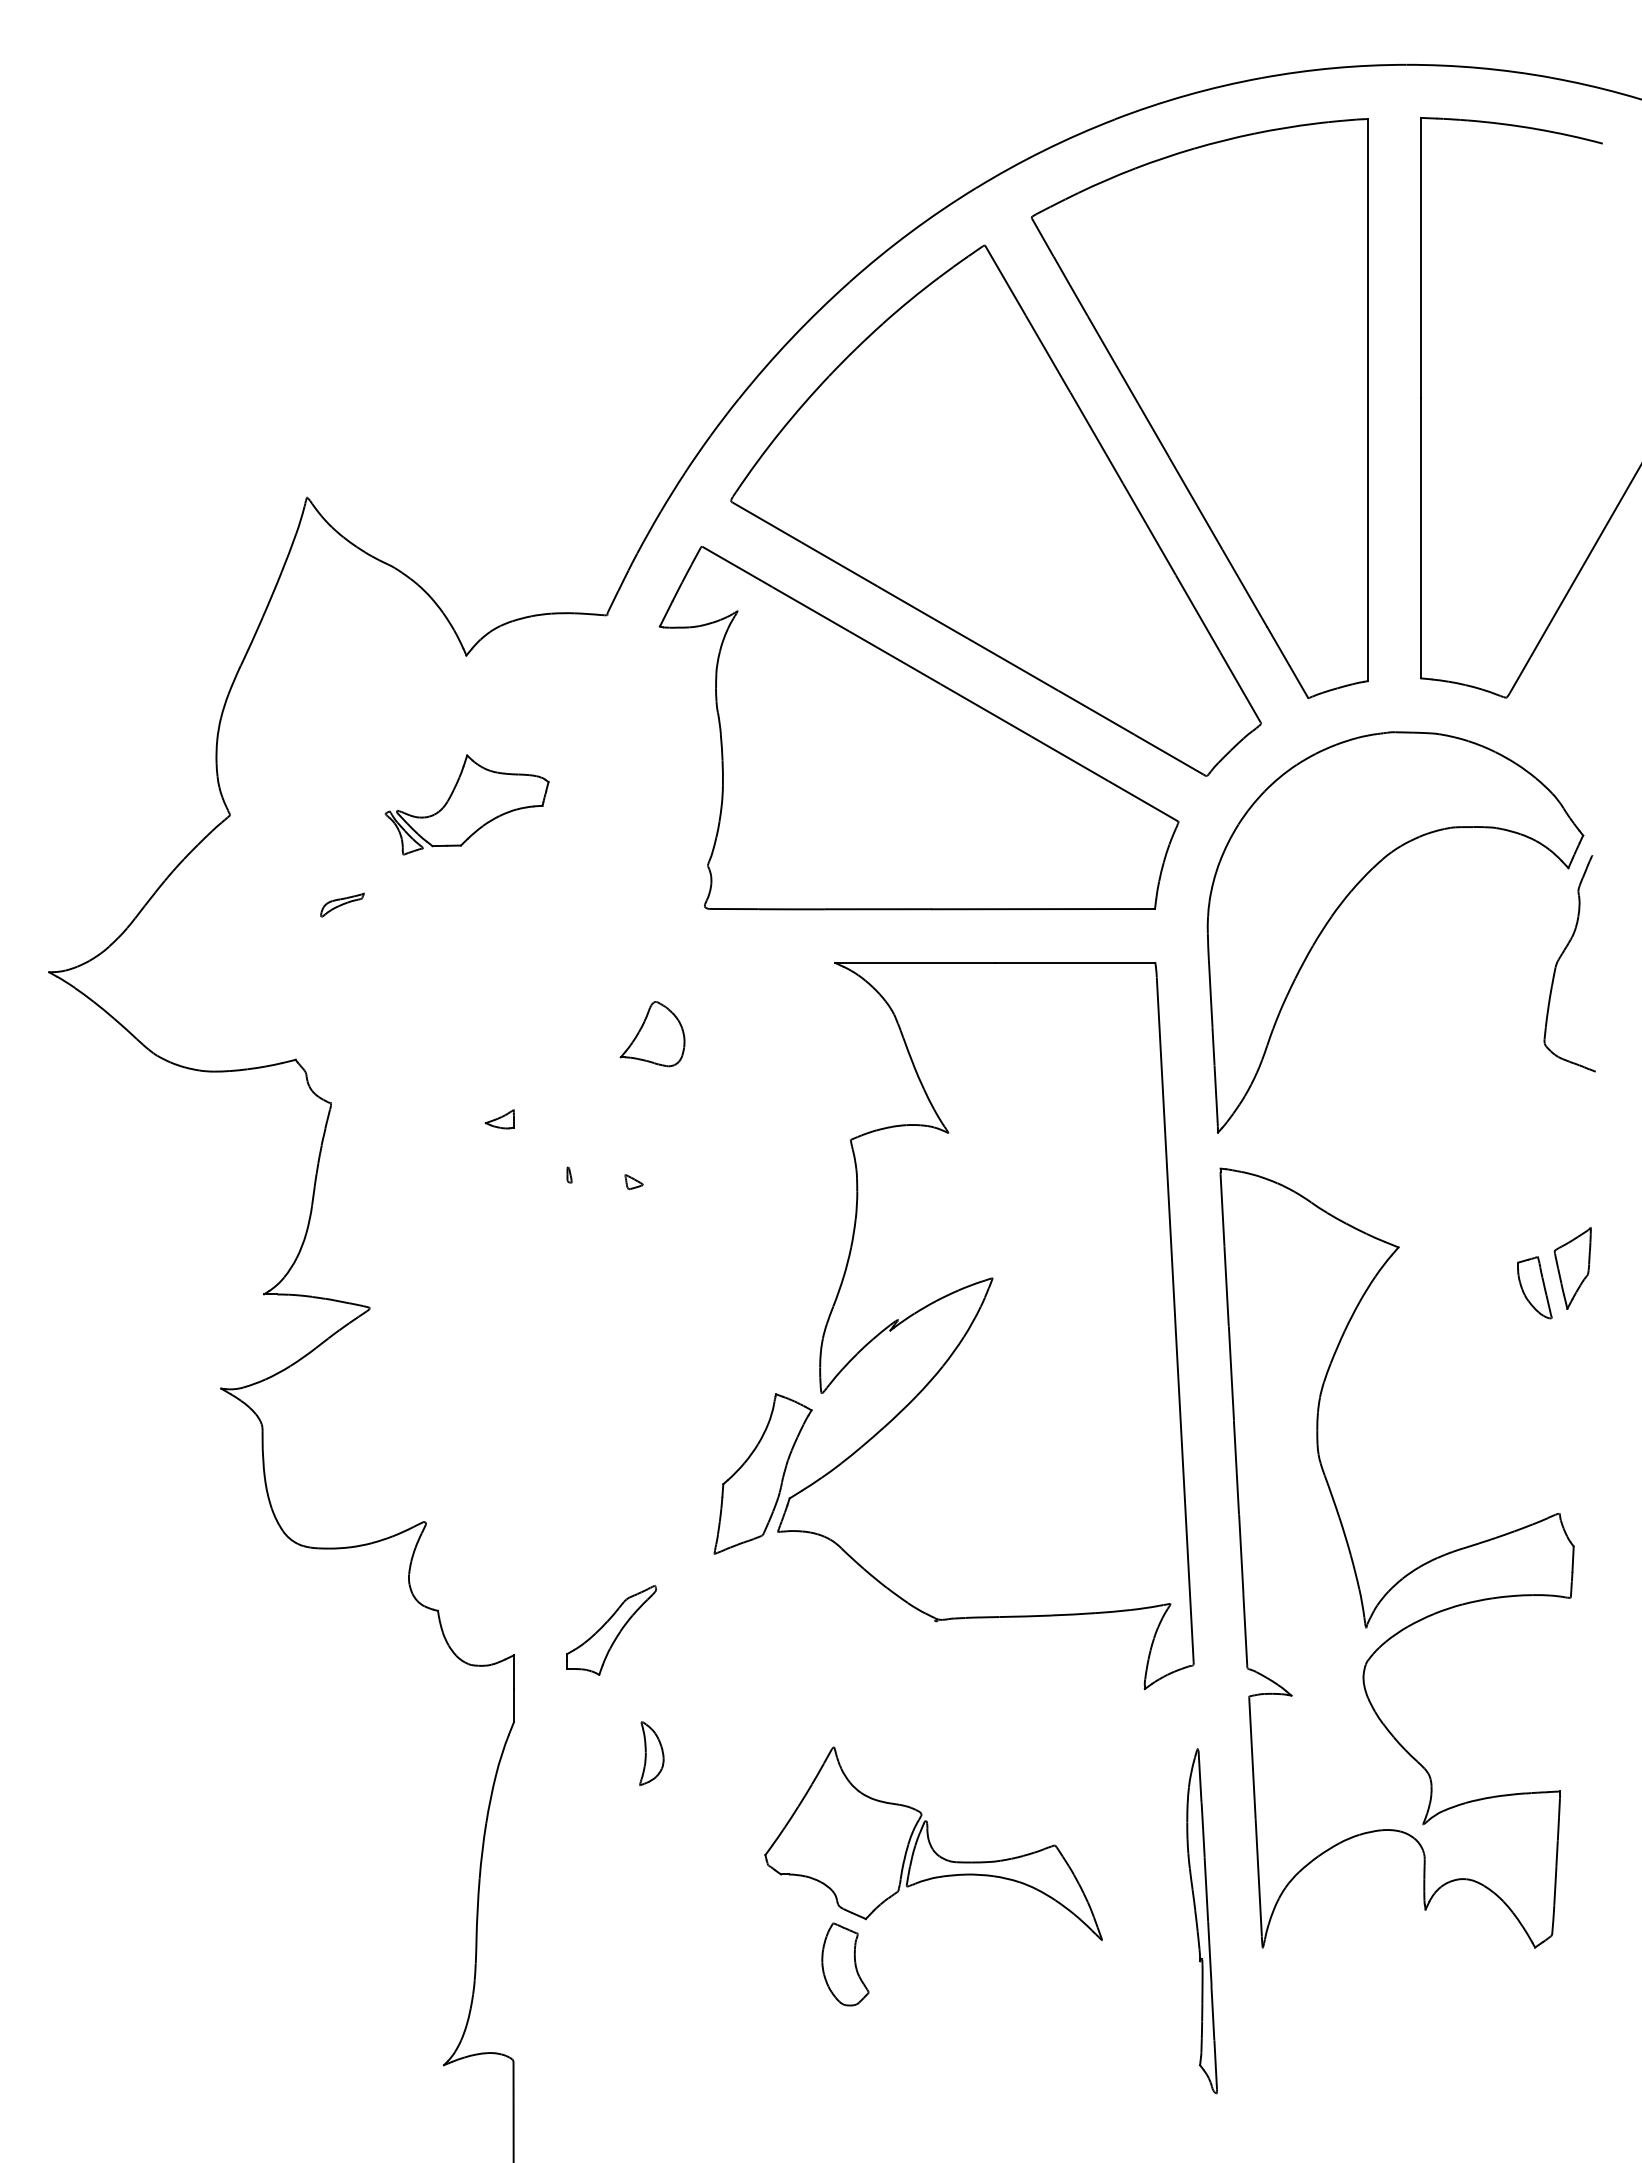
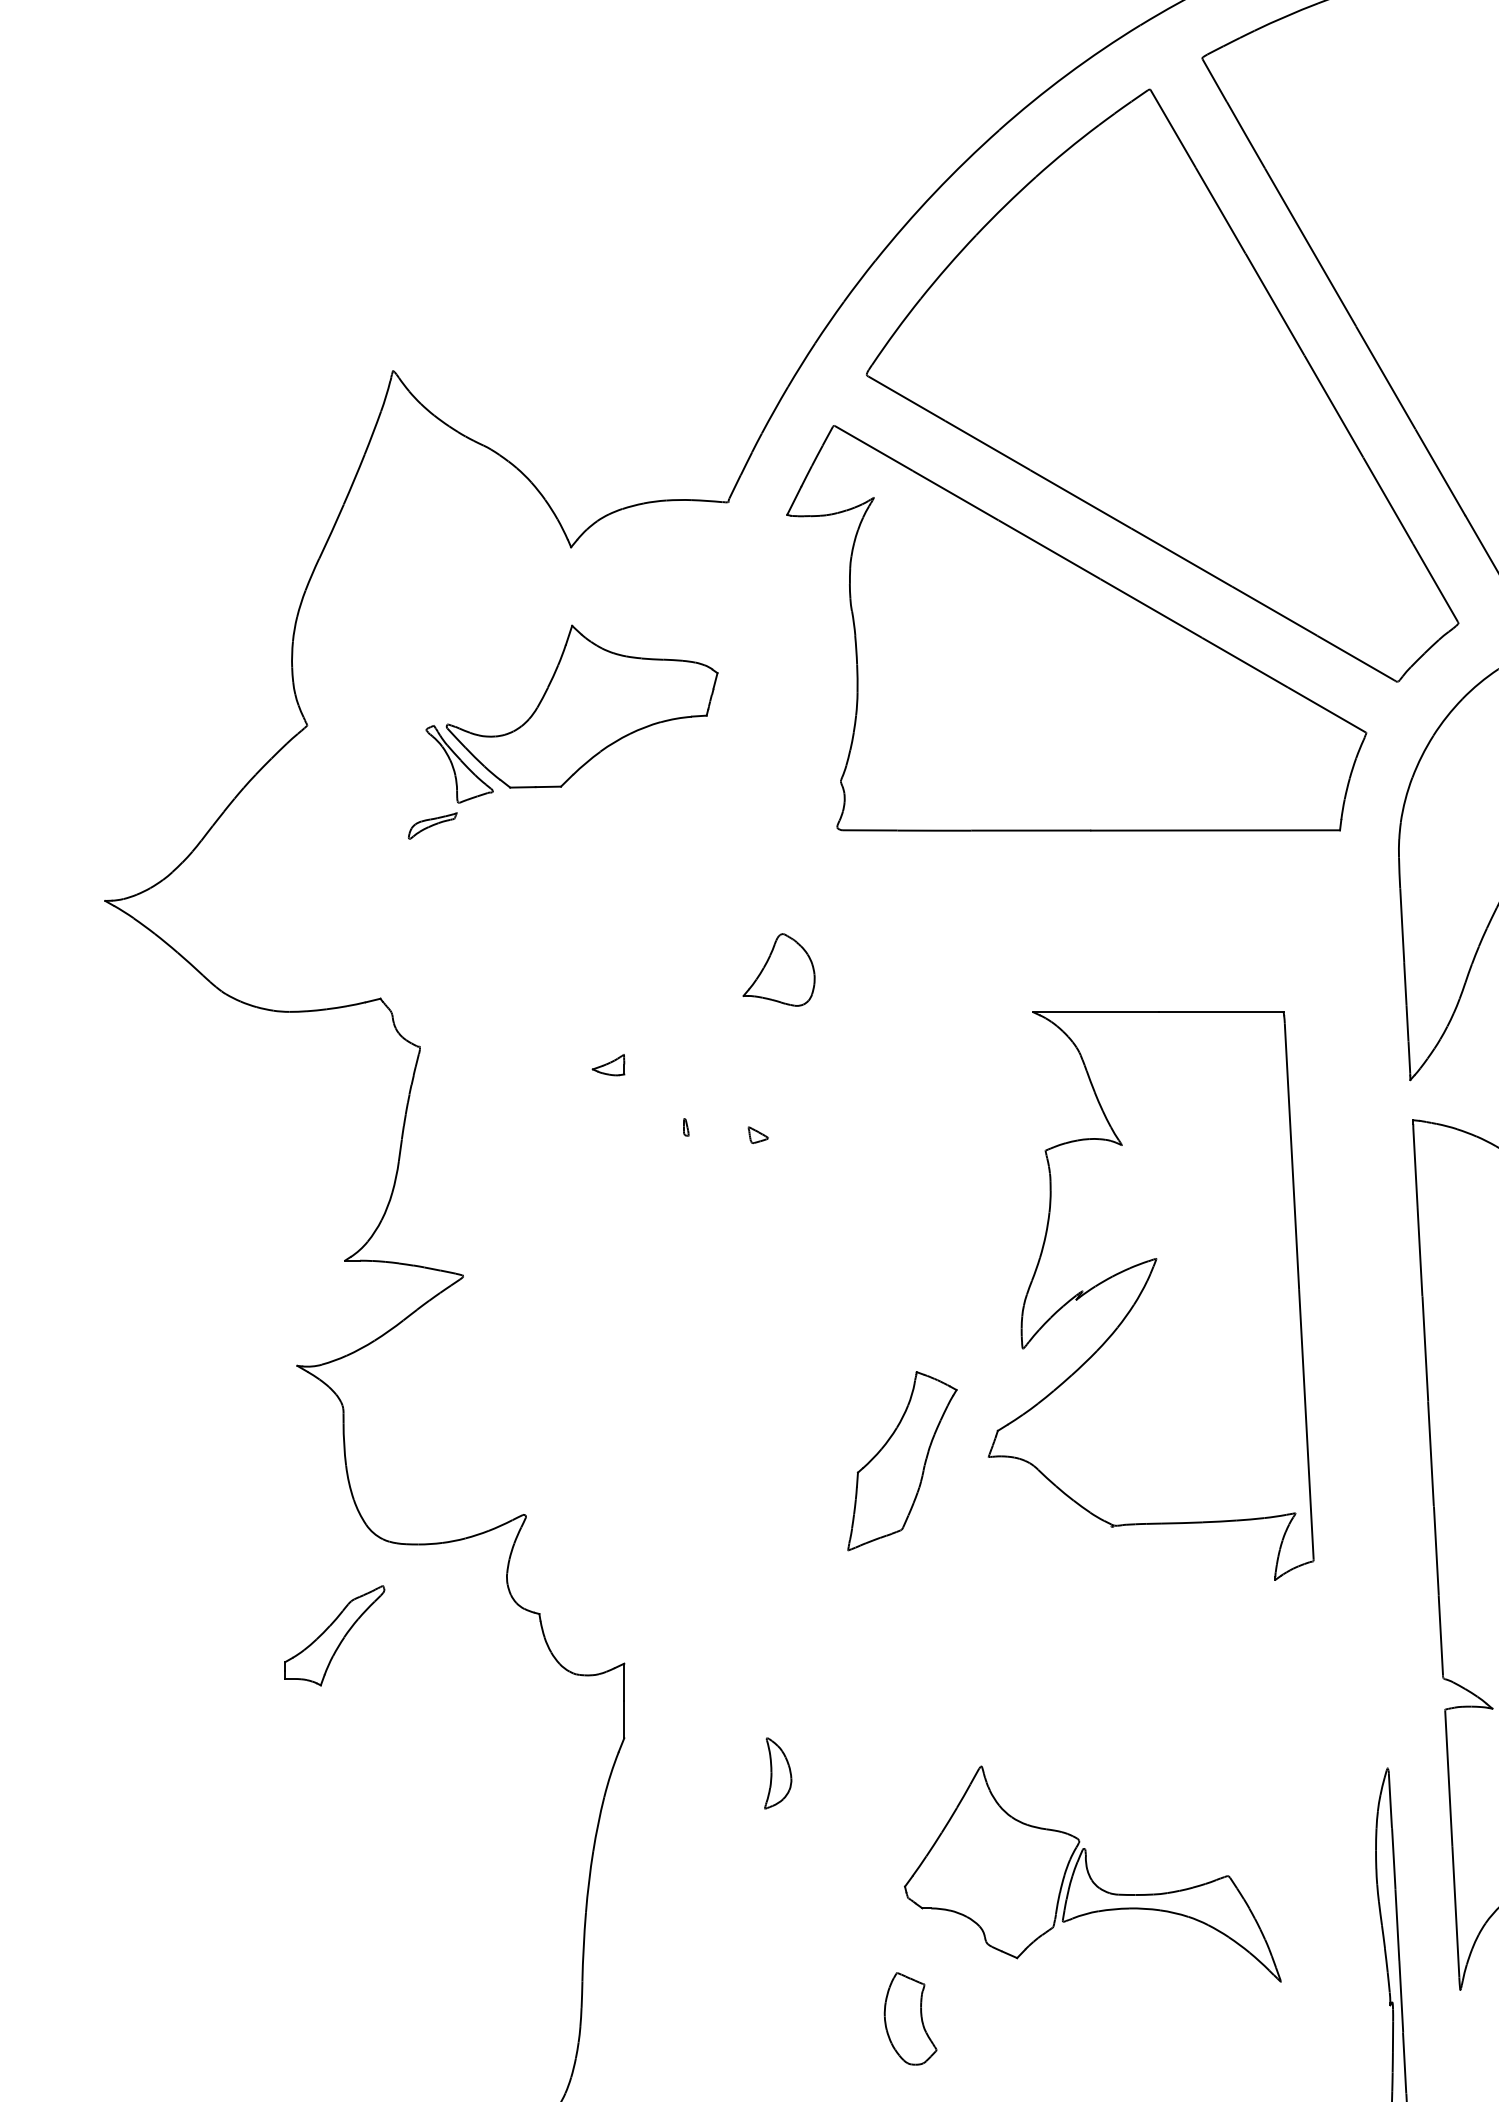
part: (466, 804) -> (571, 713), size x1.6
part: (985, 1326) -> (1150, 1296), size x0.7
part: (611, 1630) -> (334, 1635), moved
part: (845, 1964) -> (910, 2018), moved

